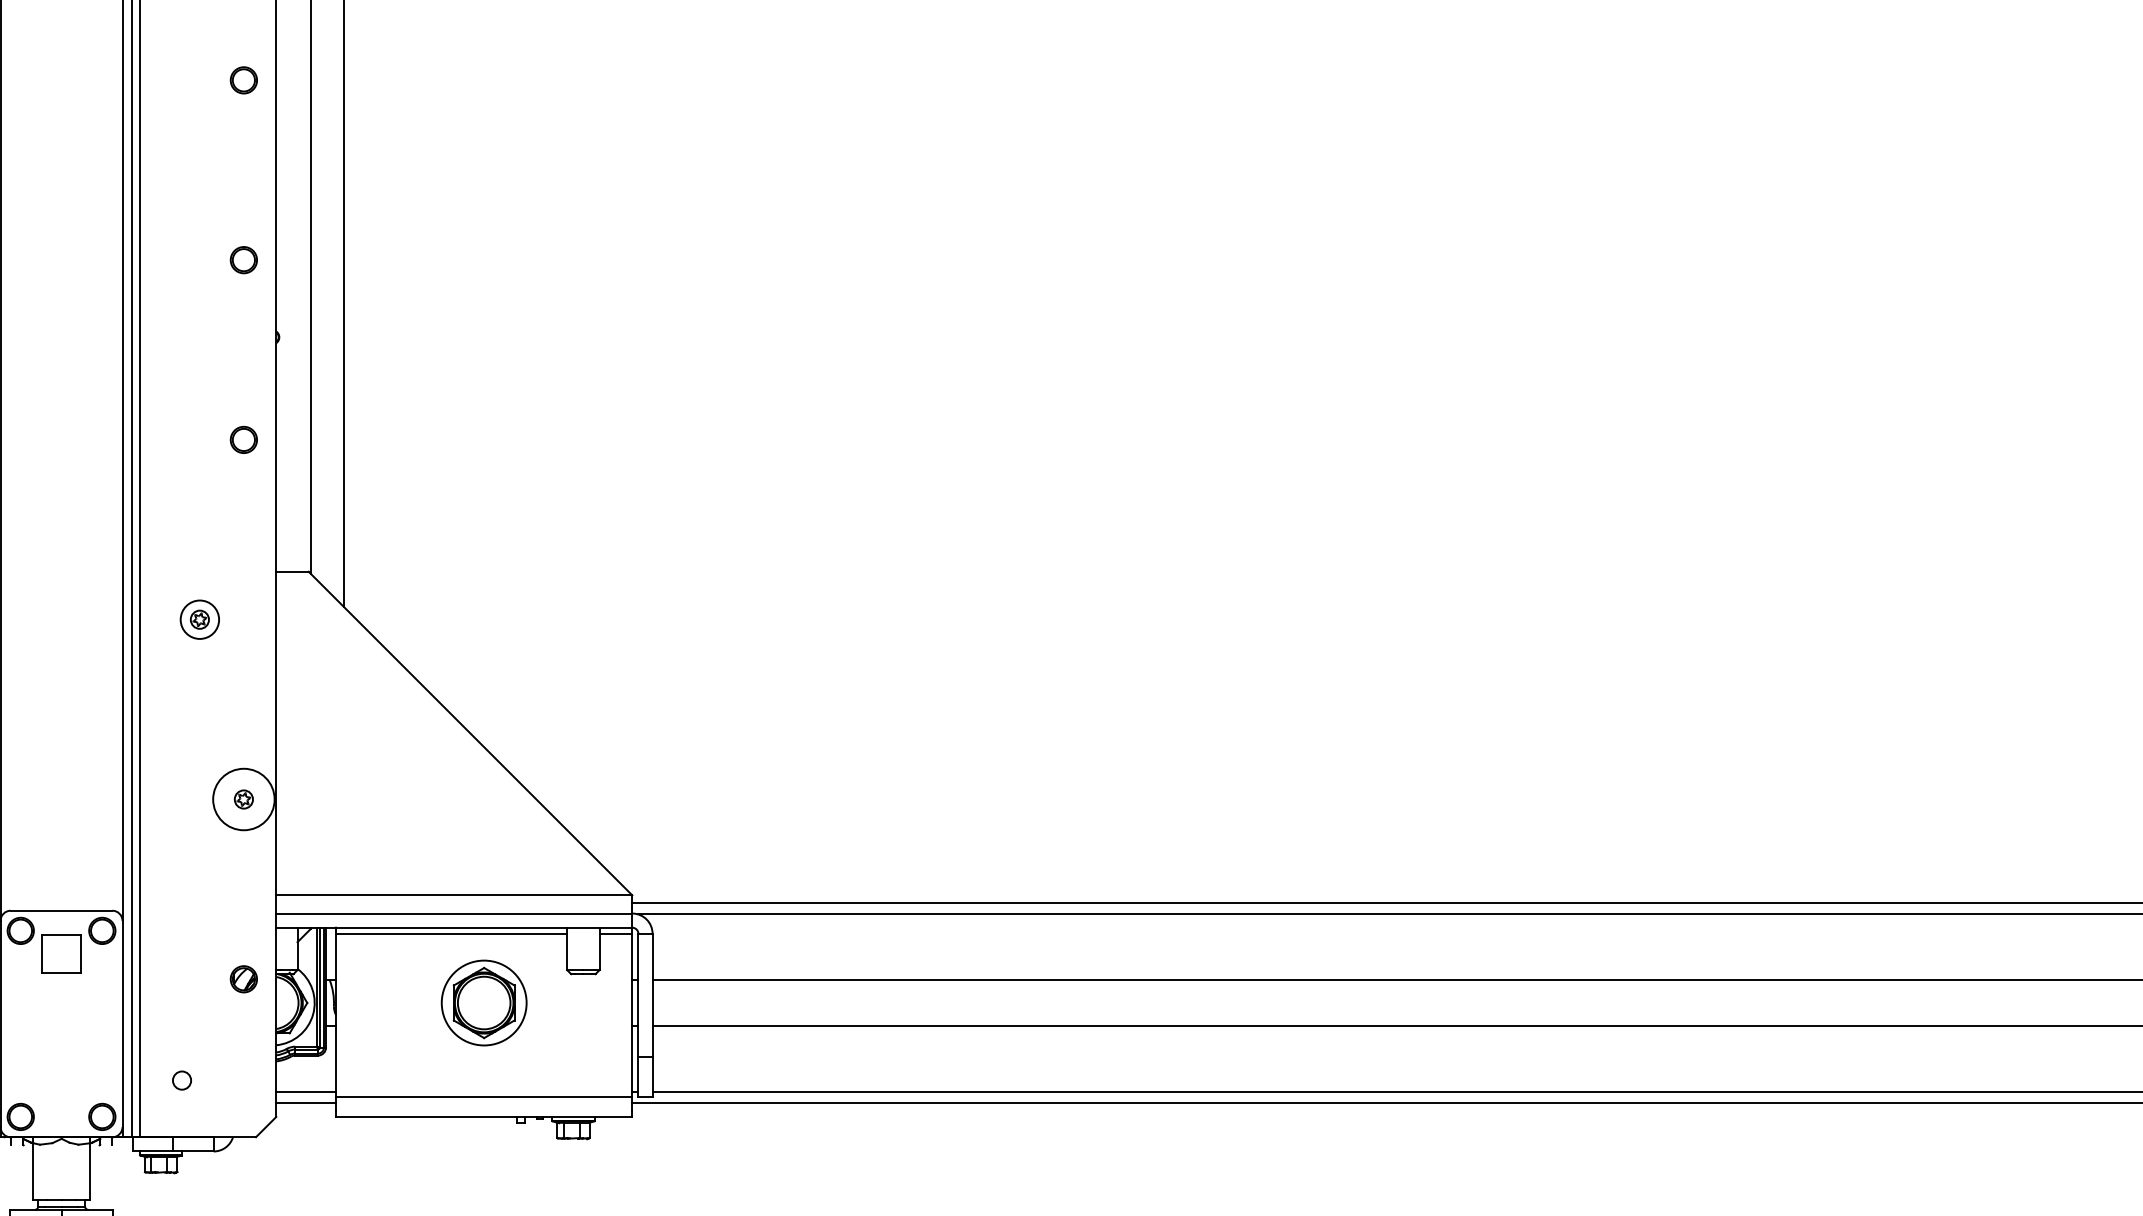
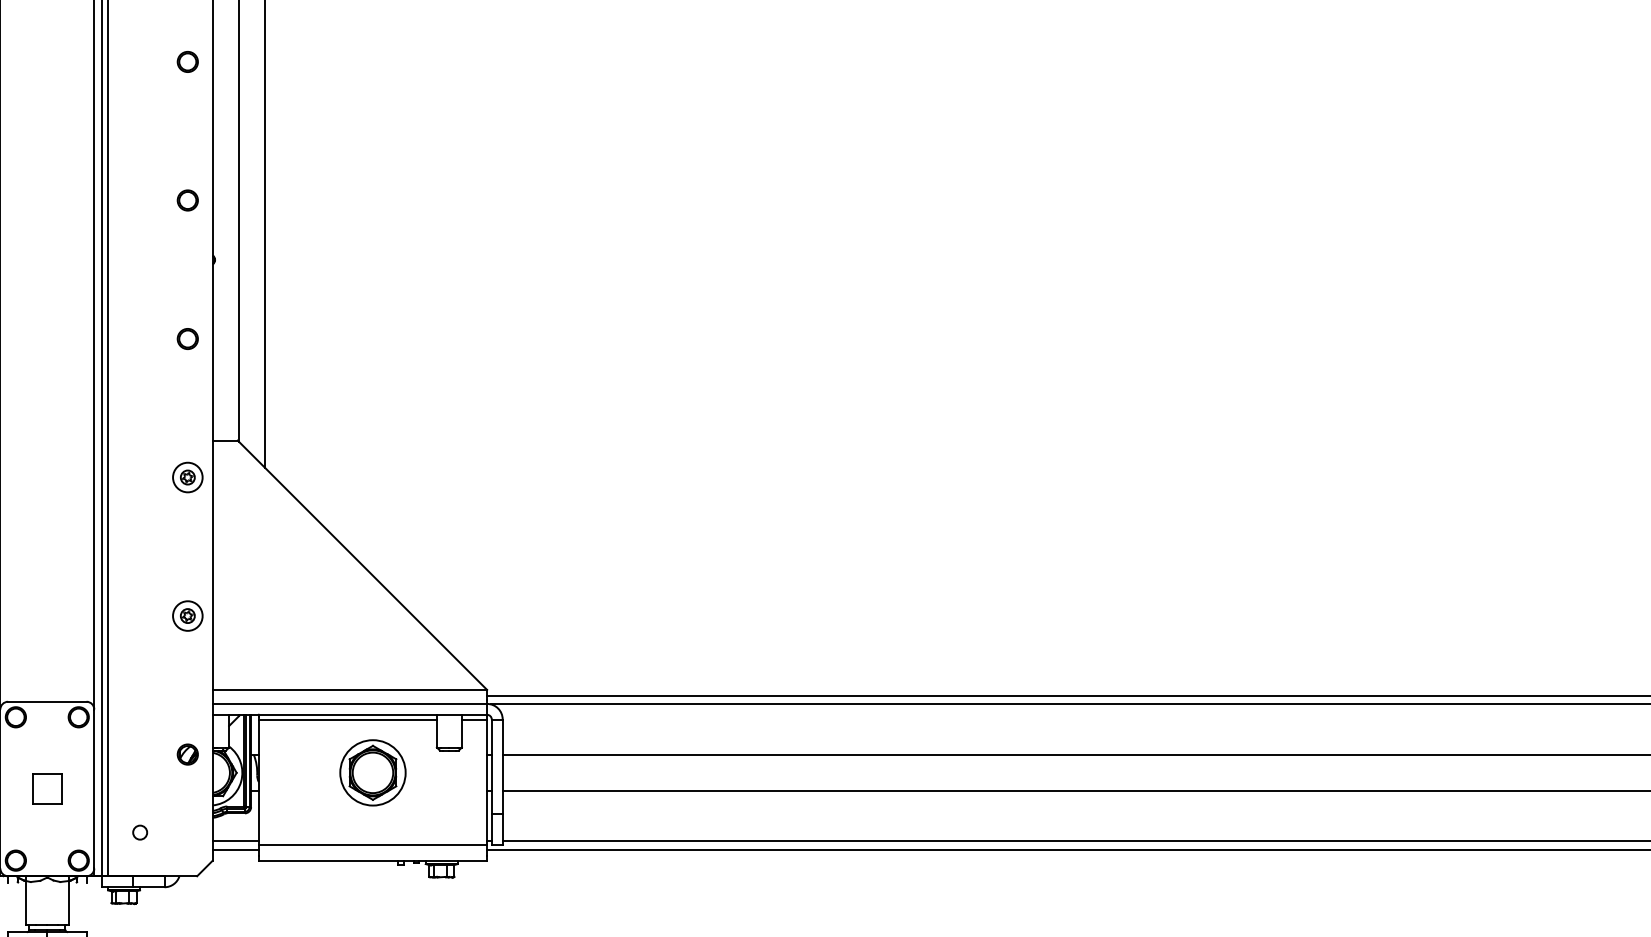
part: (199, 619) -> (187, 477), moved
circle: (243, 799) -> (187, 616), size x0.62
part: (61, 953) -> (47, 788), moved

